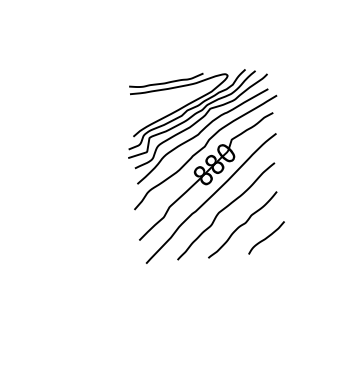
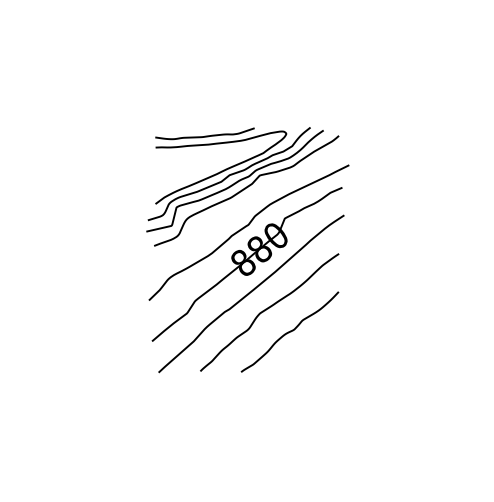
curve: (199, 133) -> (243, 207), removed
curve: (266, 237) -> (319, 351), removed

